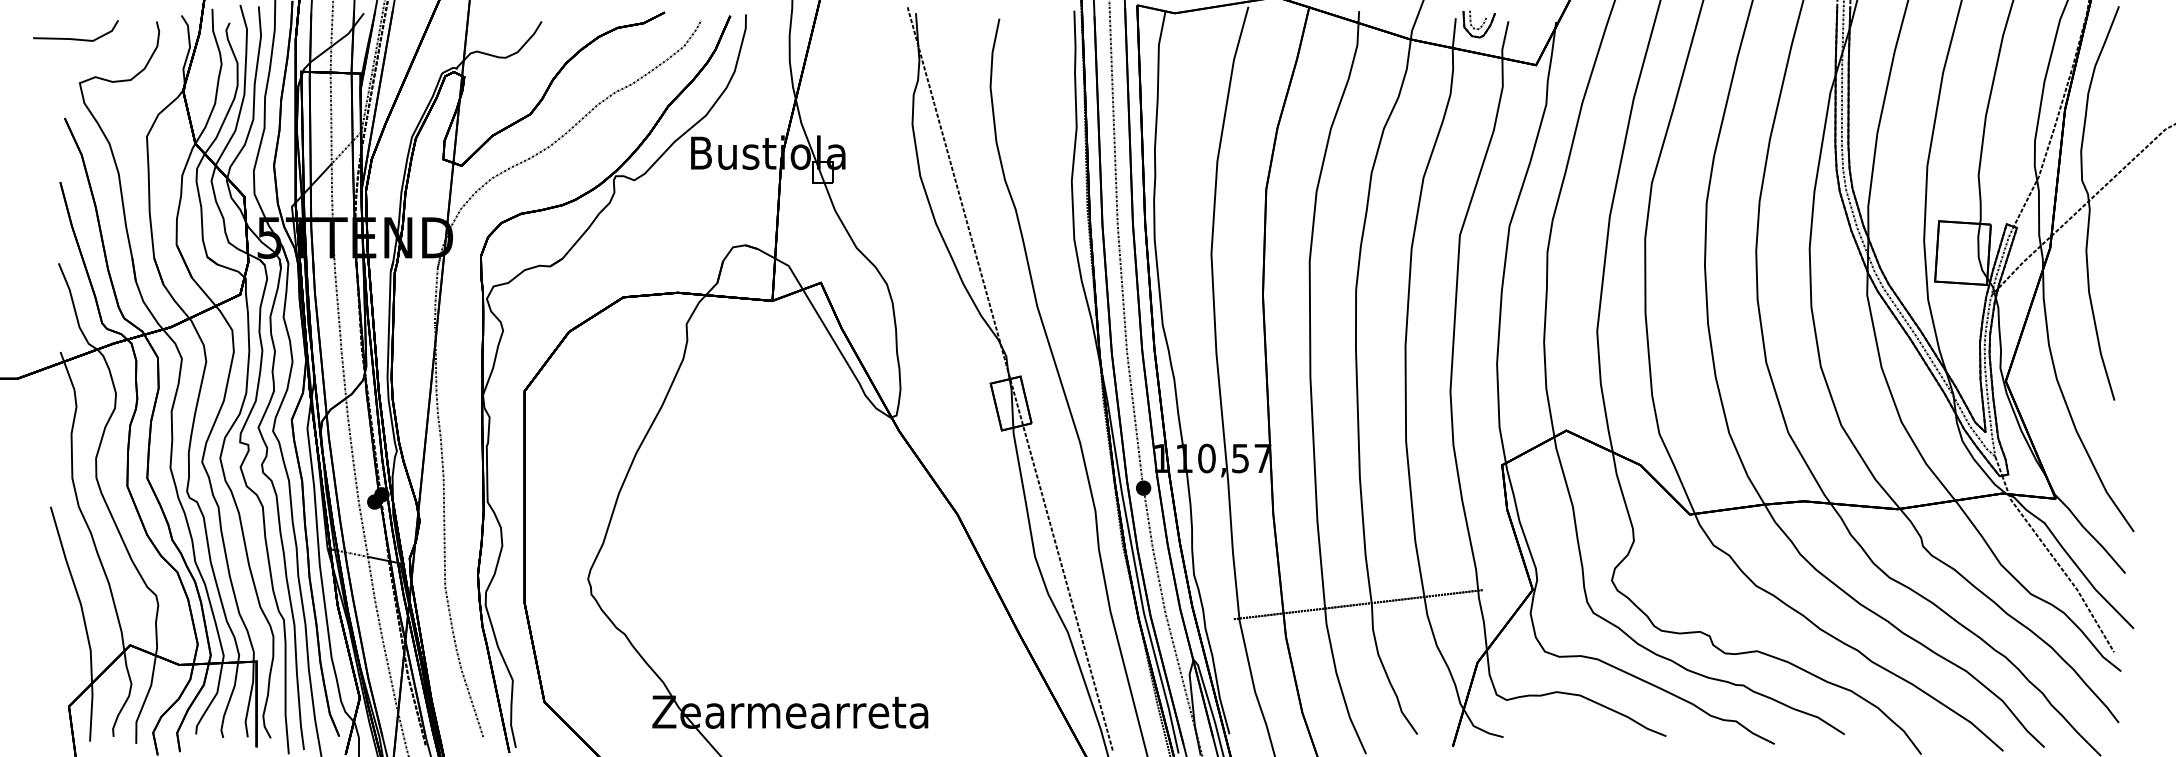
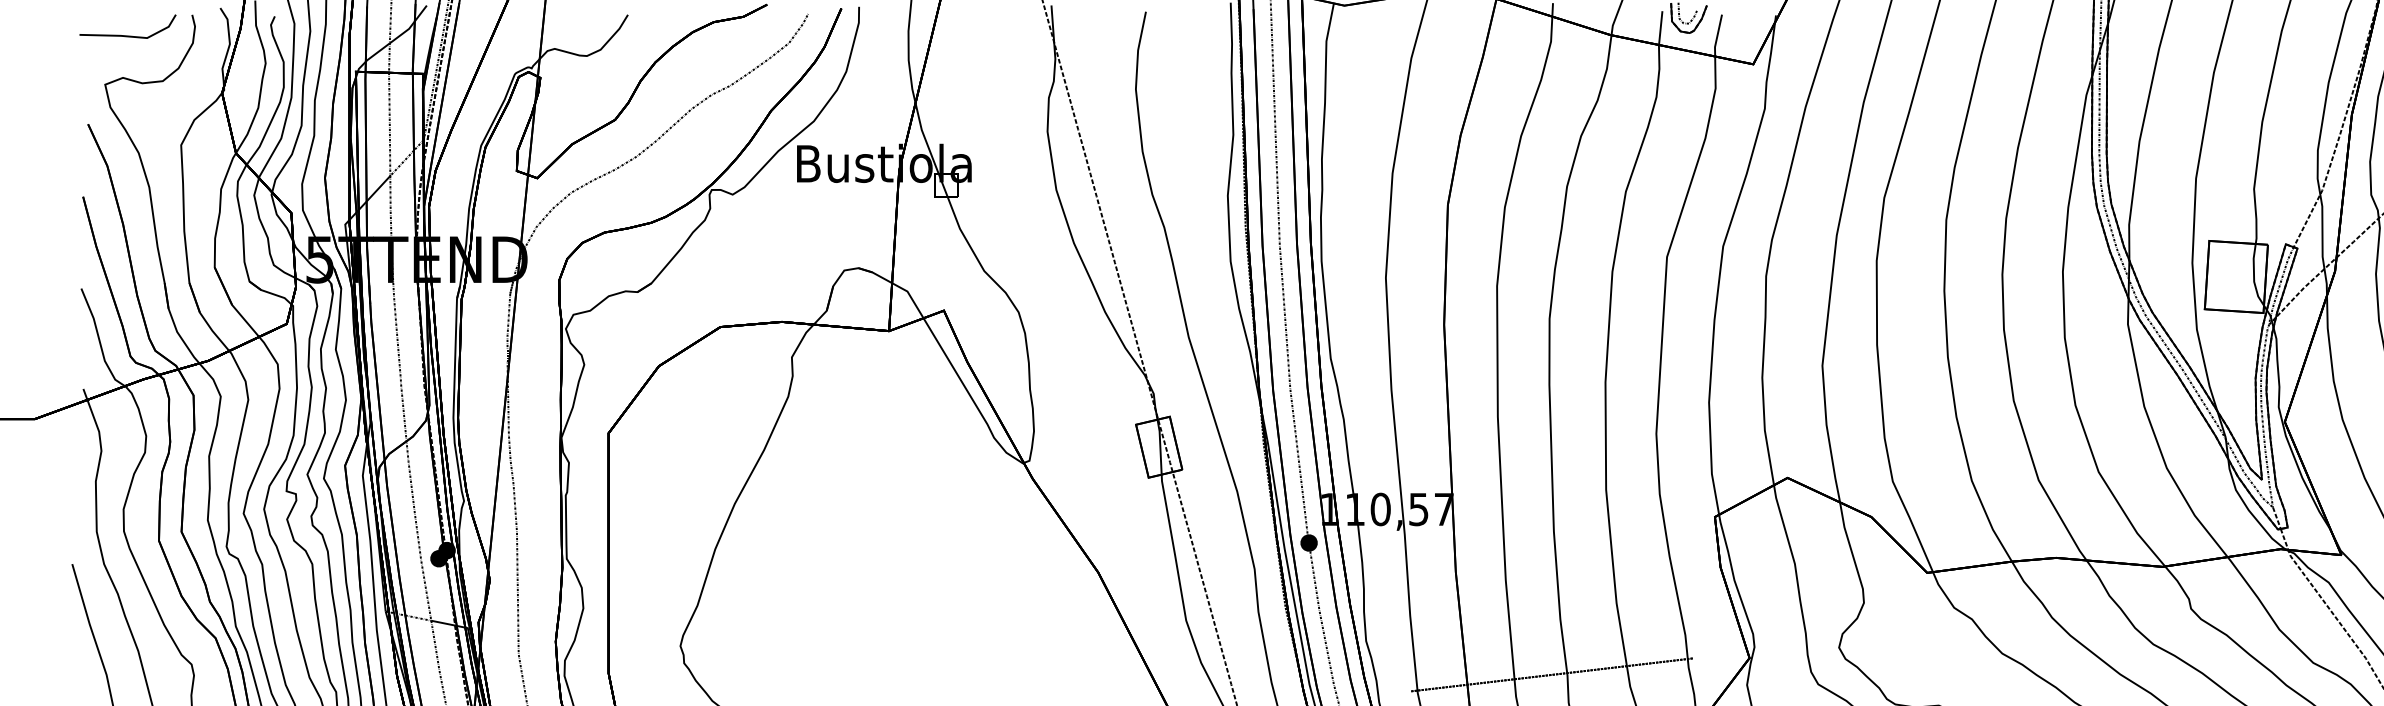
line: (75, 38) -> (127, 35), moved

